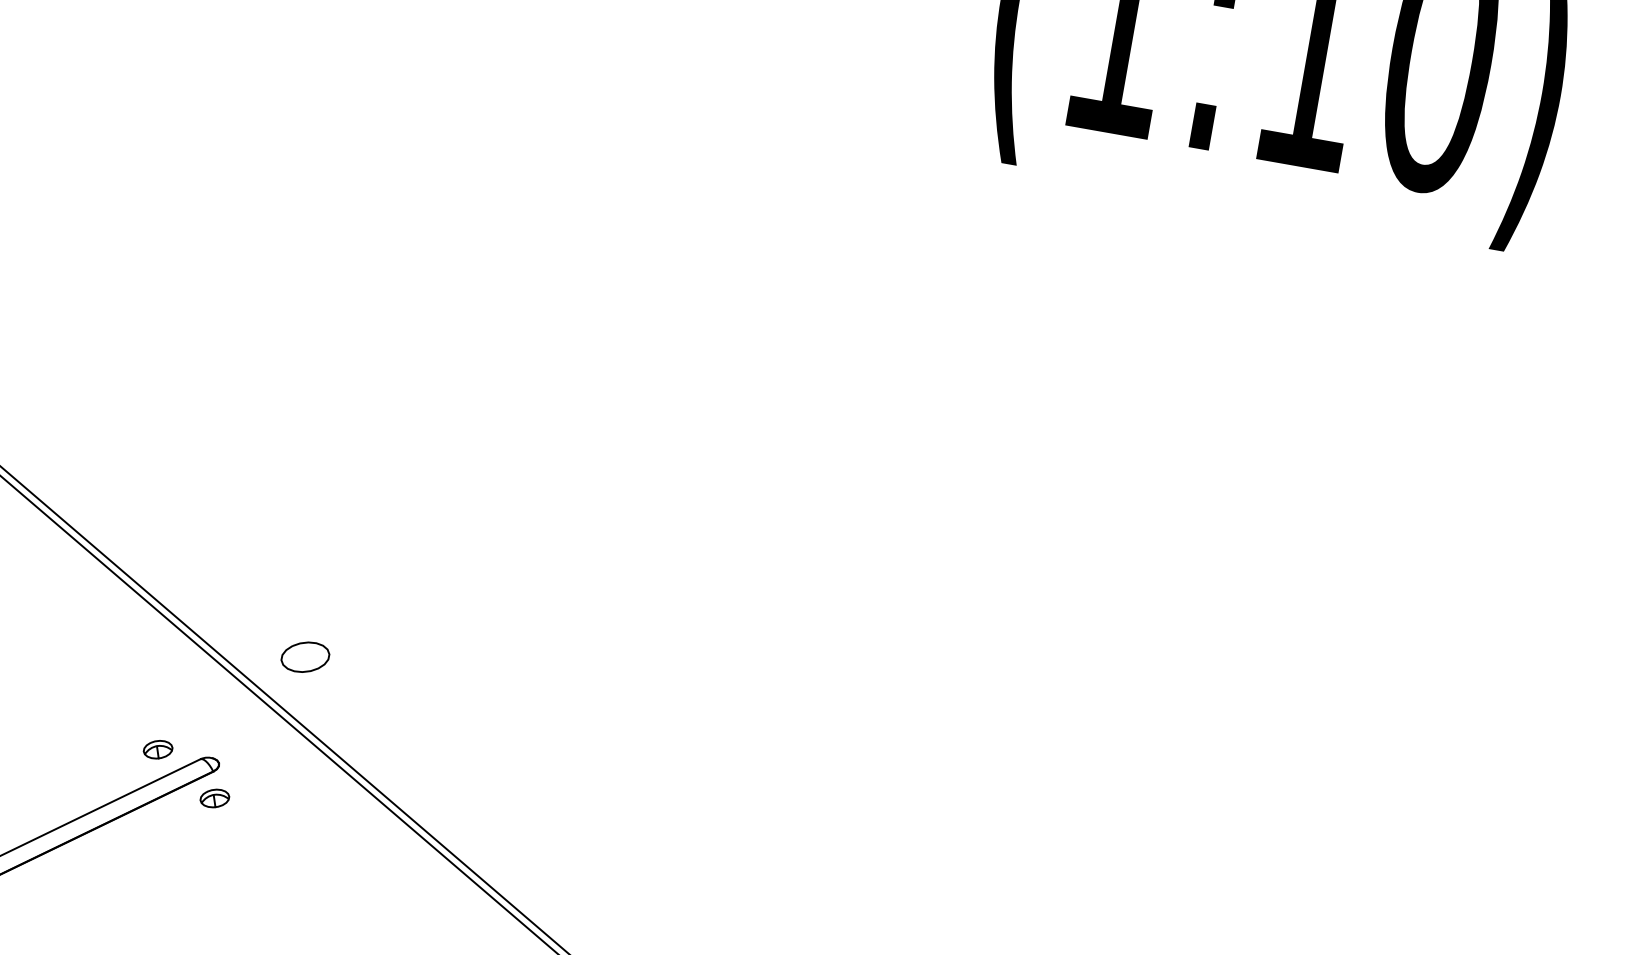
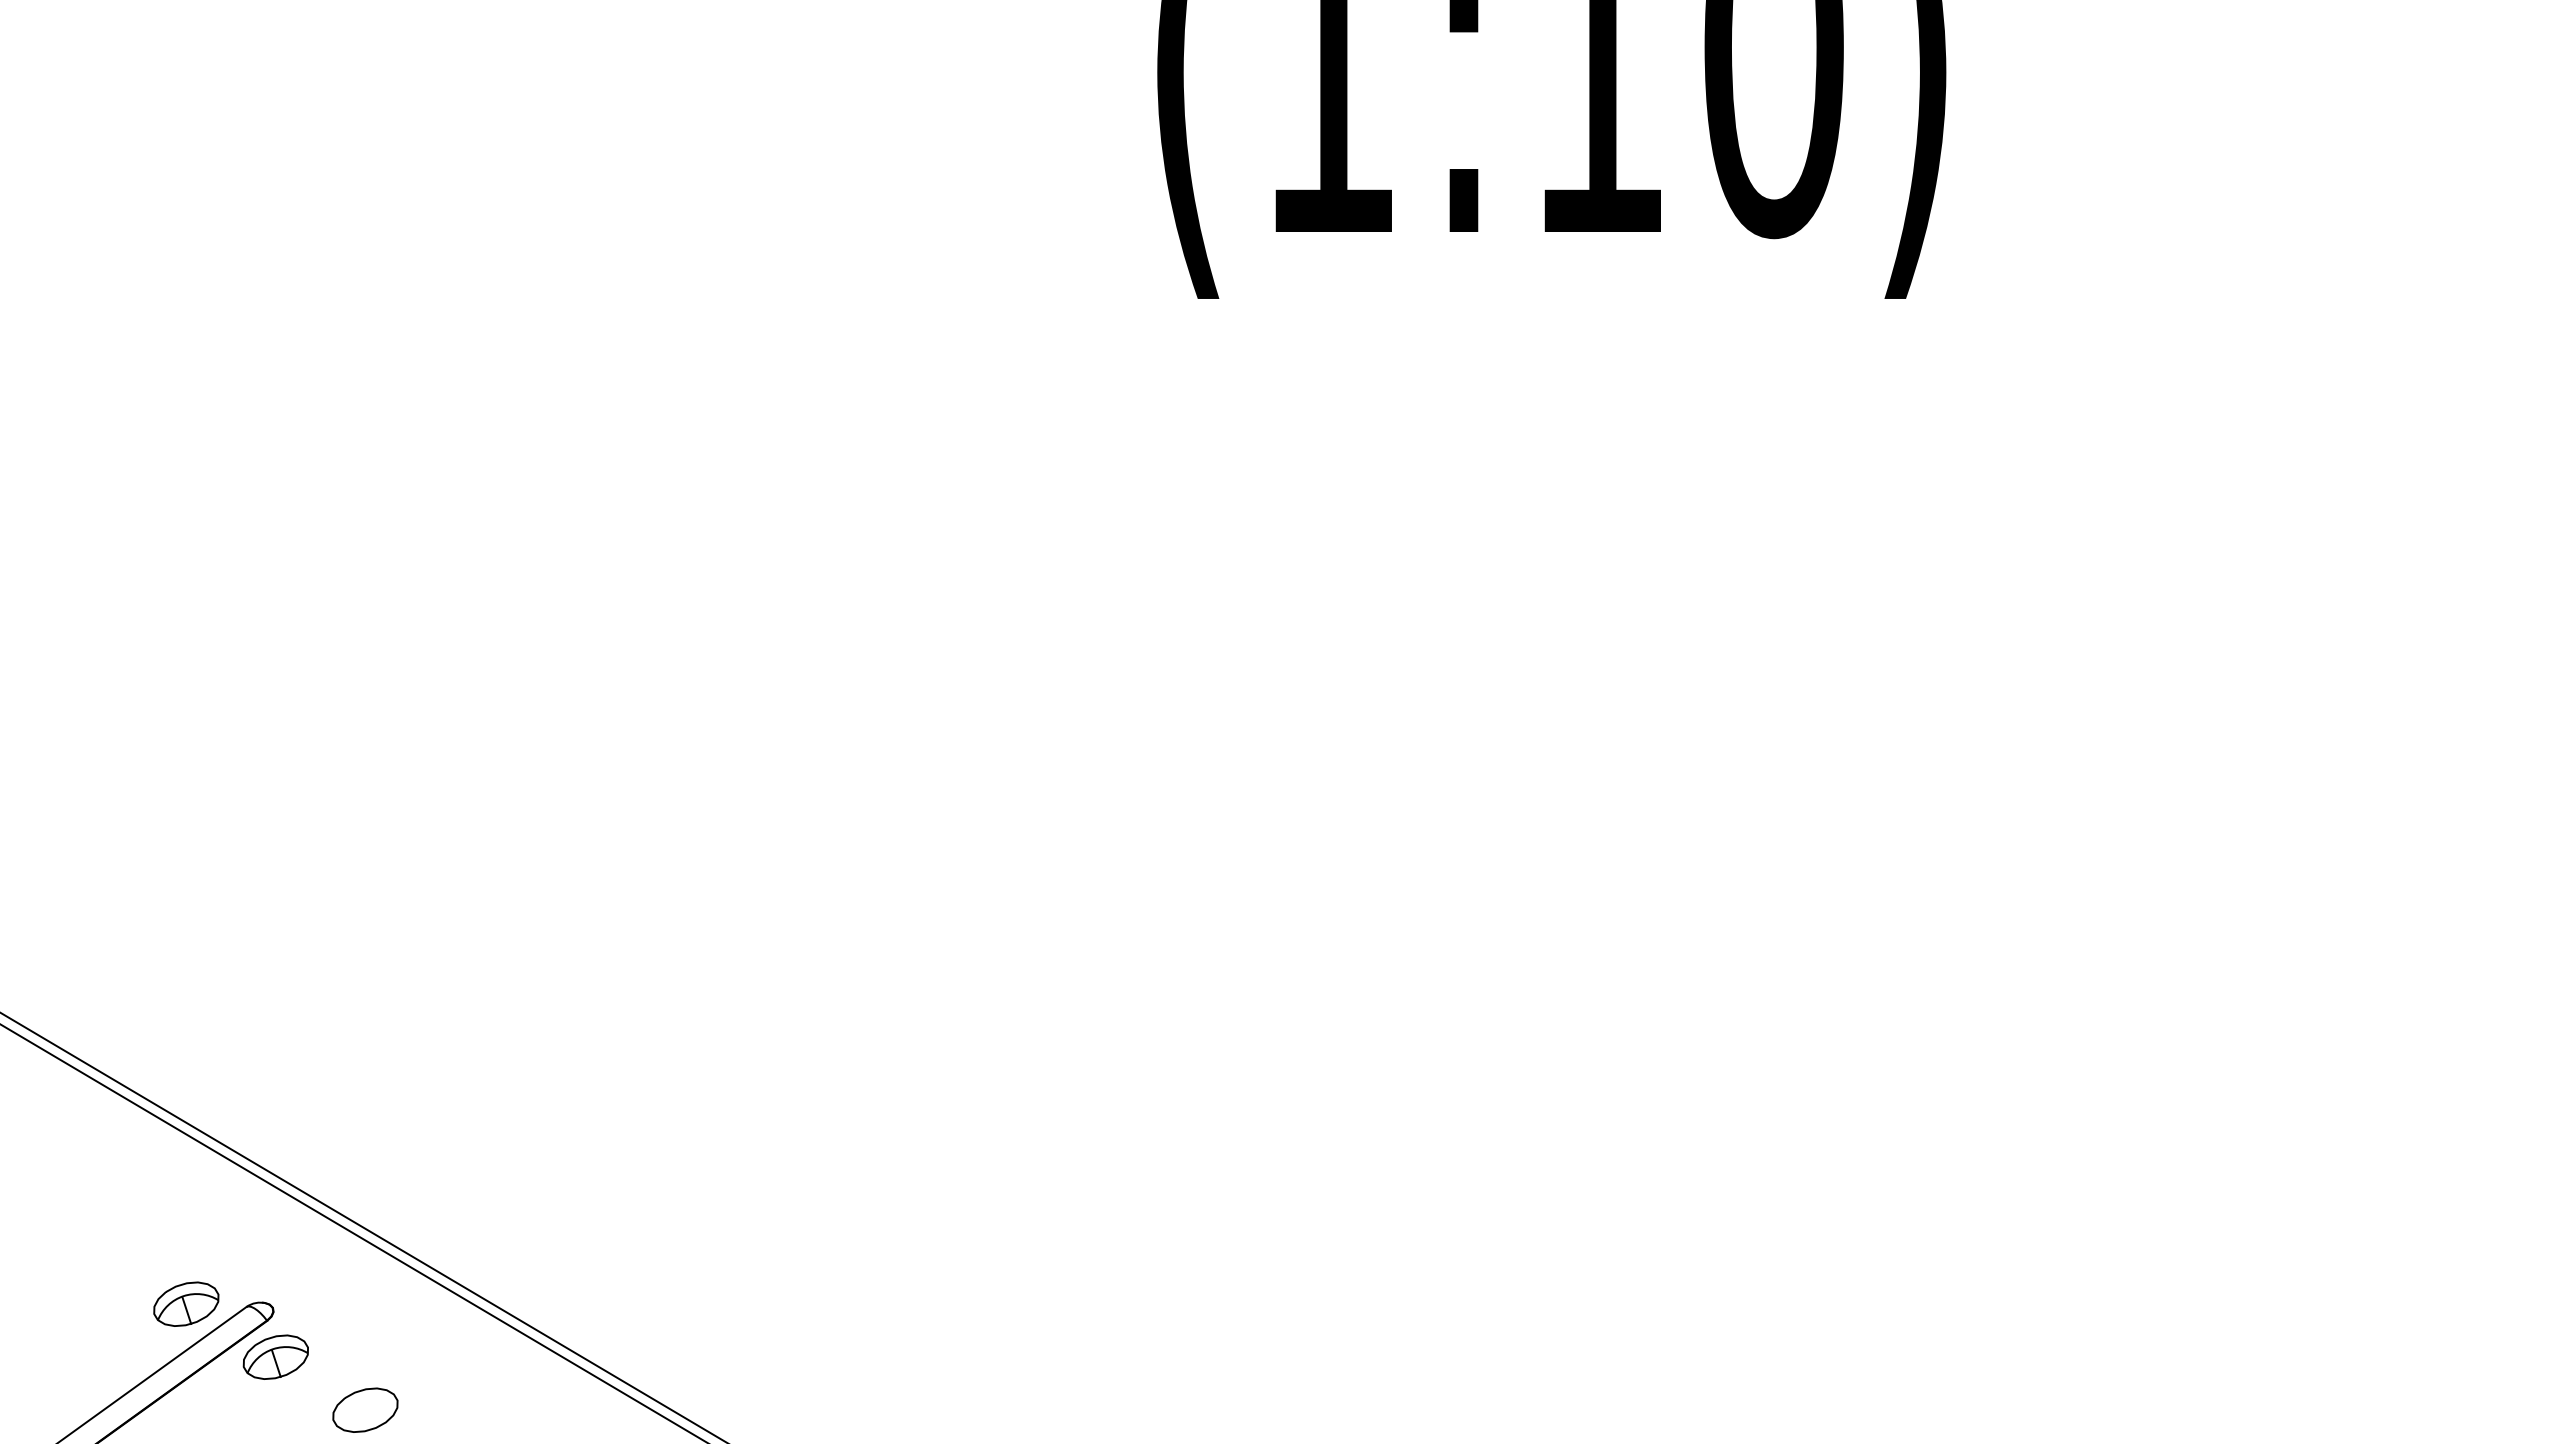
part: (305, 656) -> (365, 1409), moved
part: (158, 749) -> (186, 1303), size x1.67
part: (214, 798) -> (275, 1356), size x1.67

